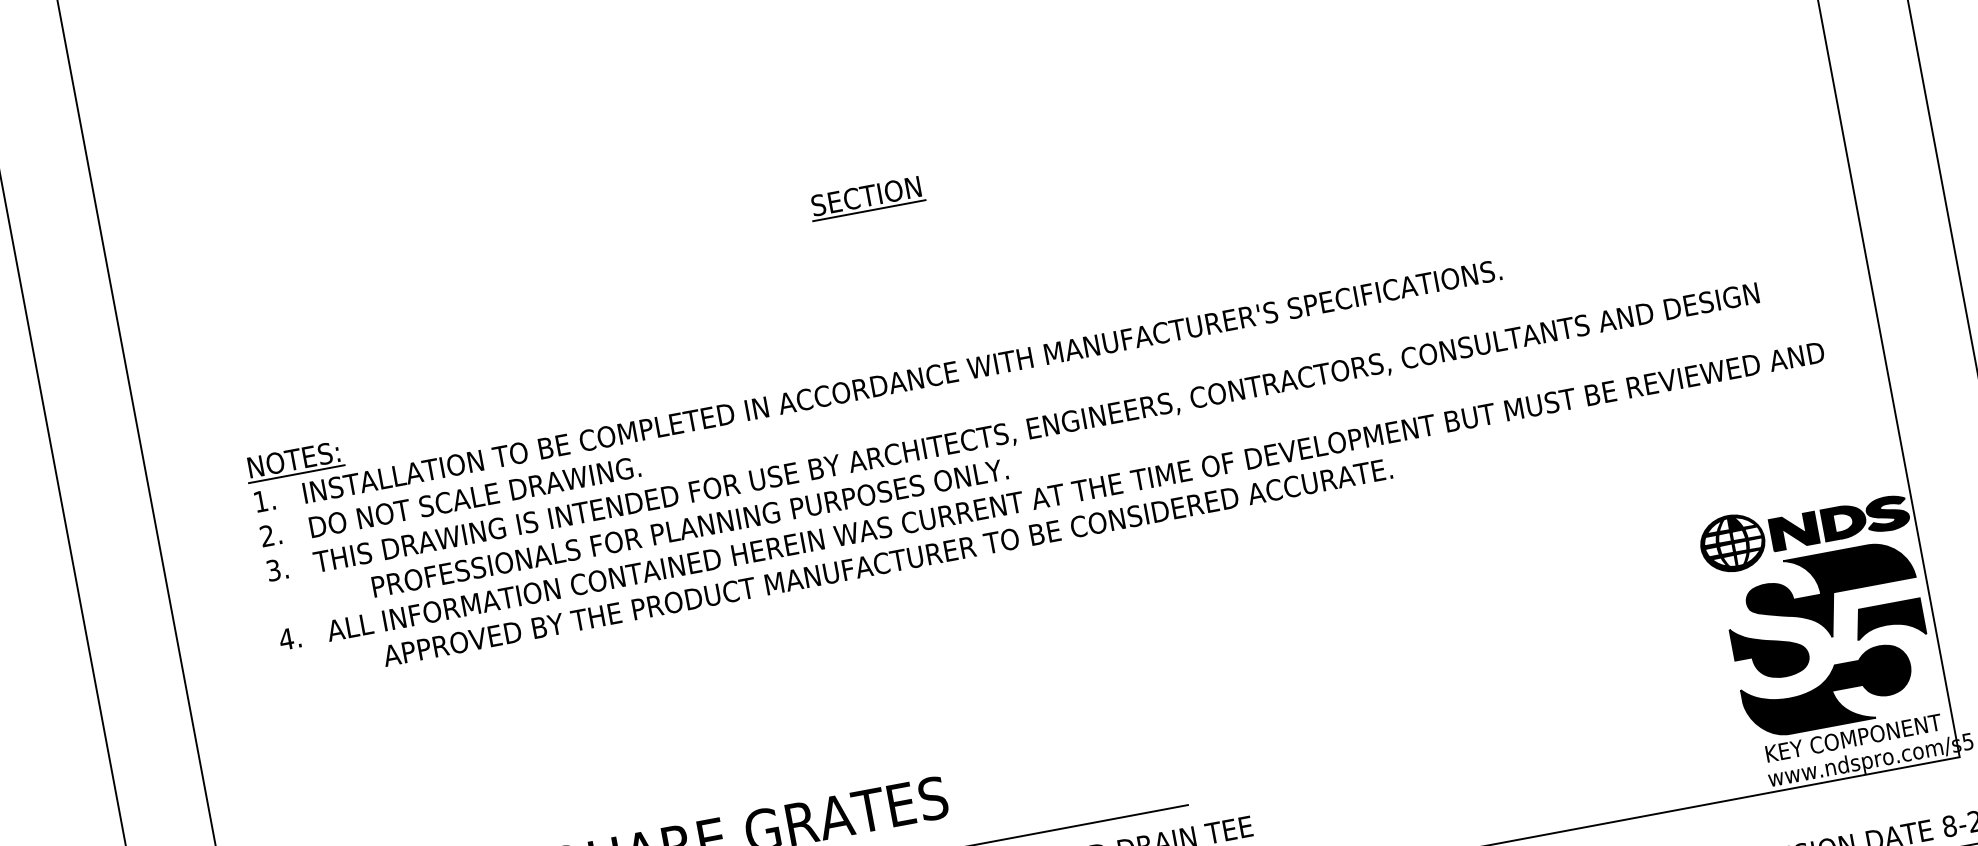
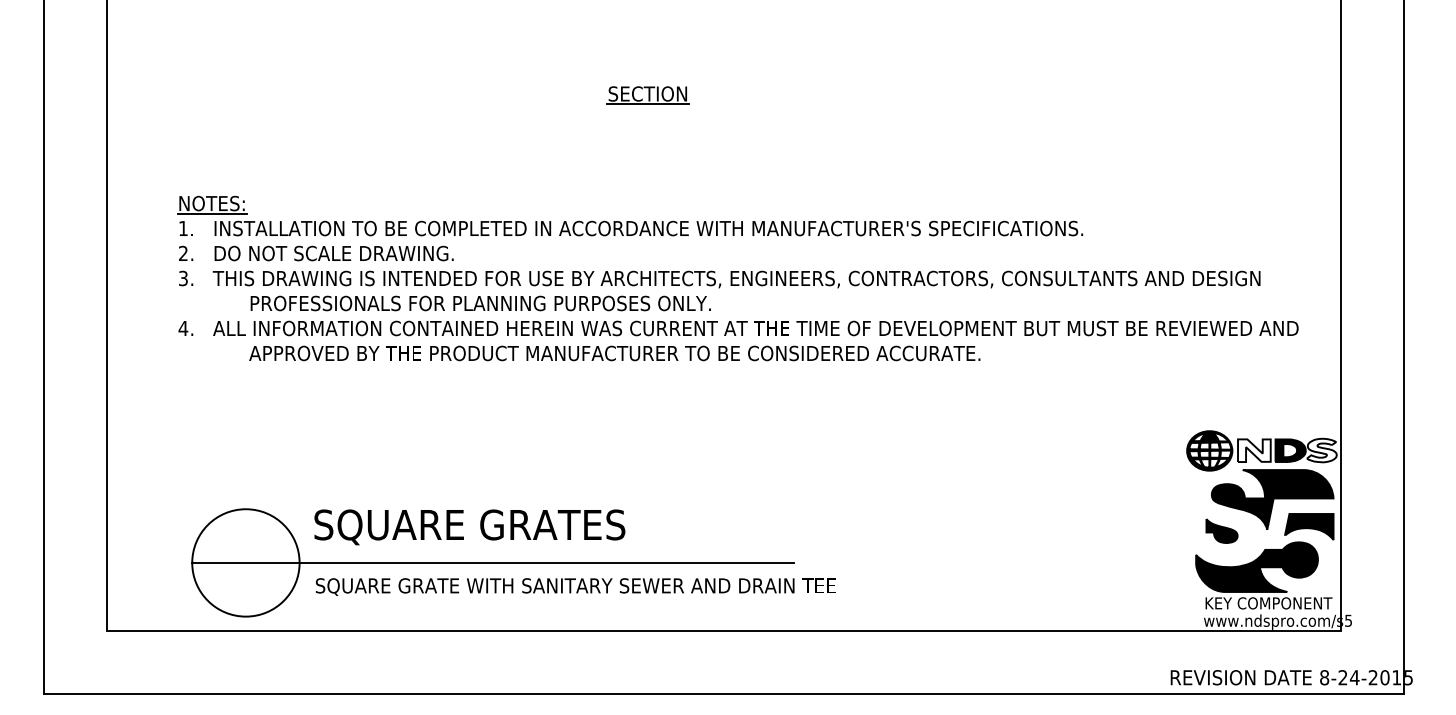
fill: (1886, 513) -> (1321, 450), removed
fill: (1794, 531) -> (1254, 450), removed
part: (1769, 649) -> (1221, 530), size x0.6

